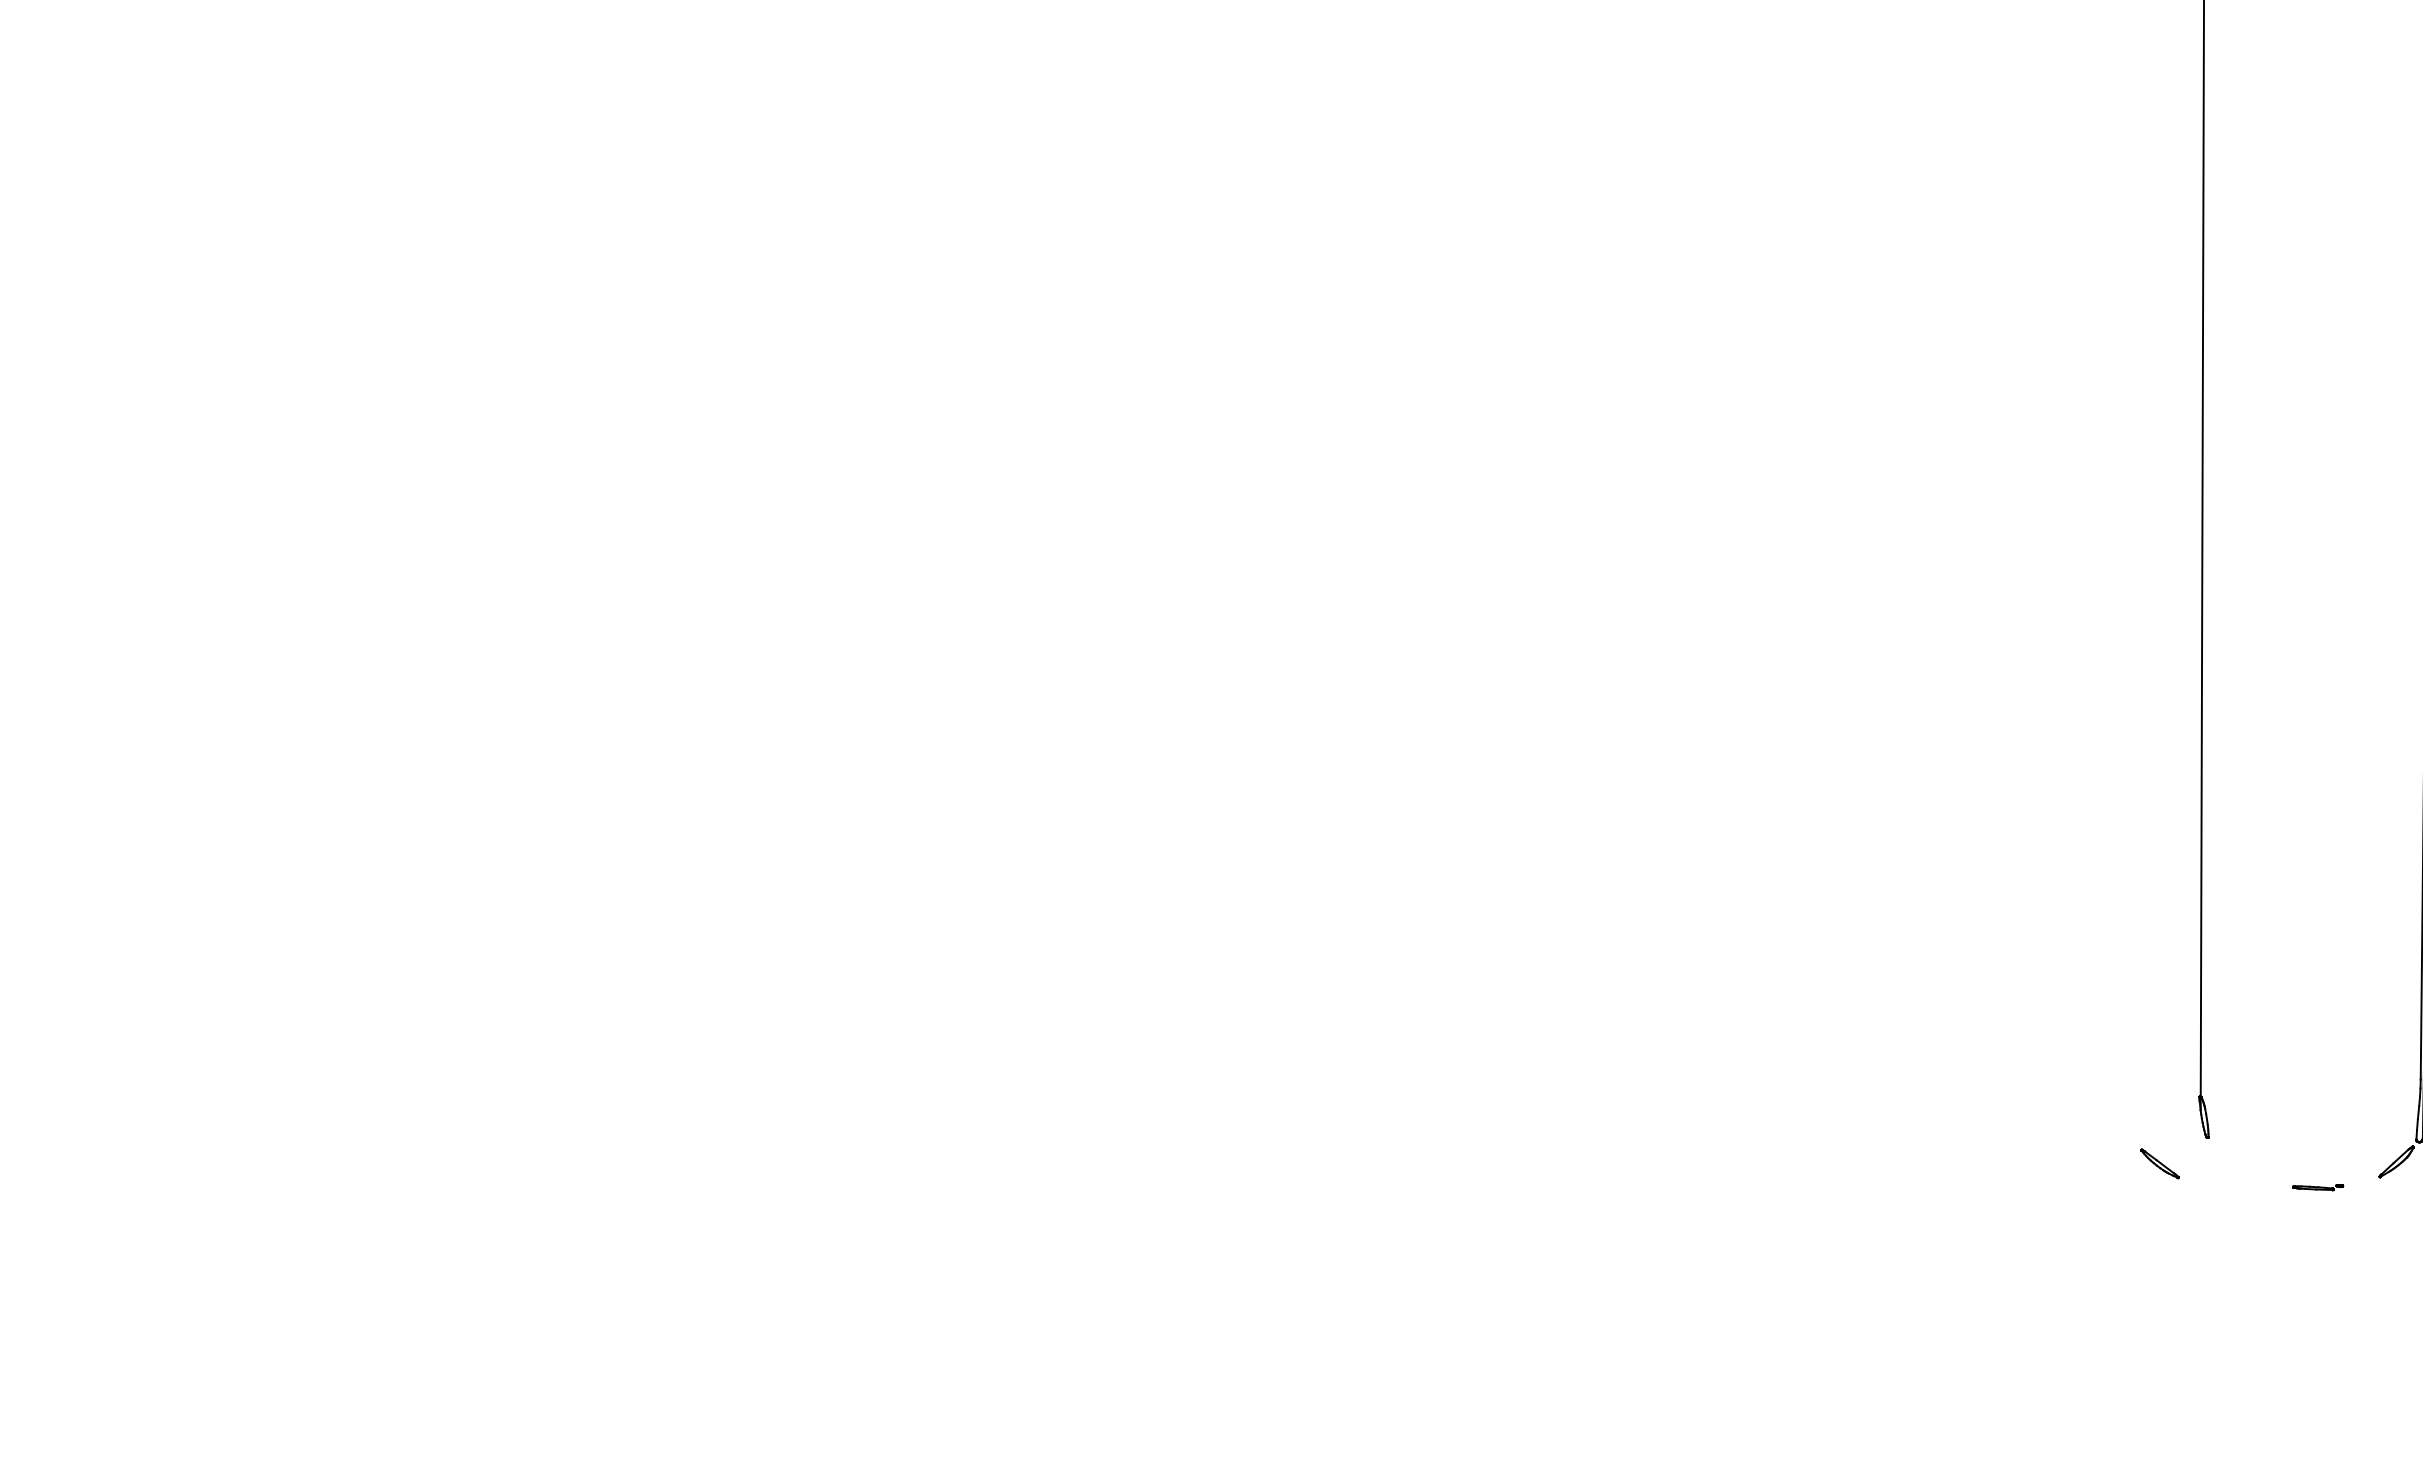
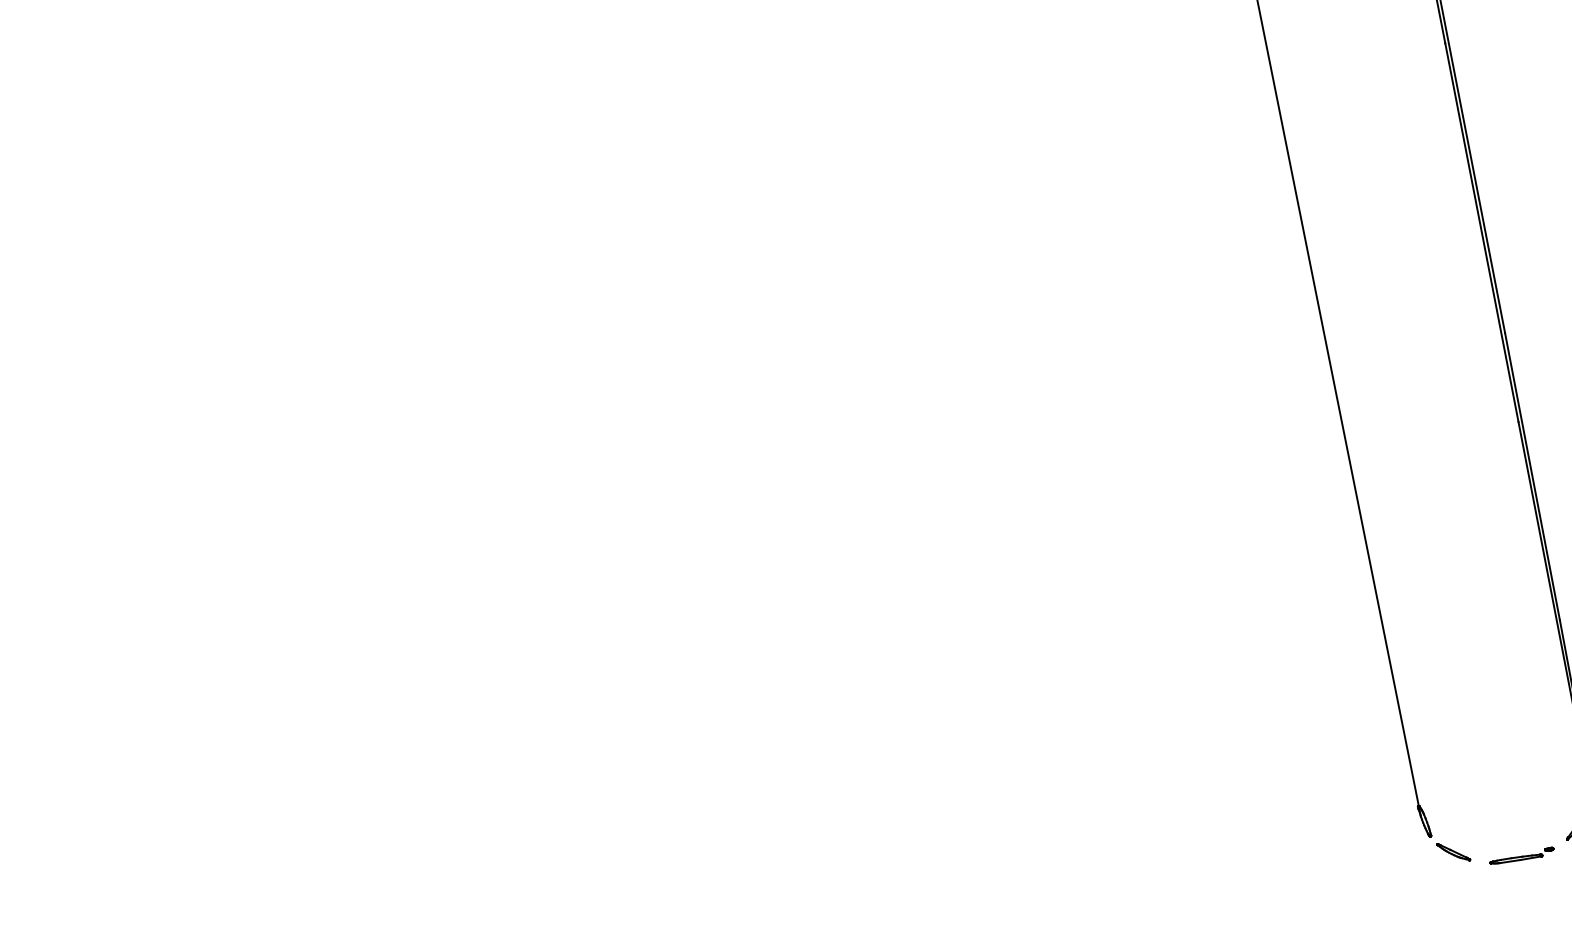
part: (2159, 1163) -> (1453, 852), moved
part: (2317, 1187) -> (1521, 857), size x1.67

